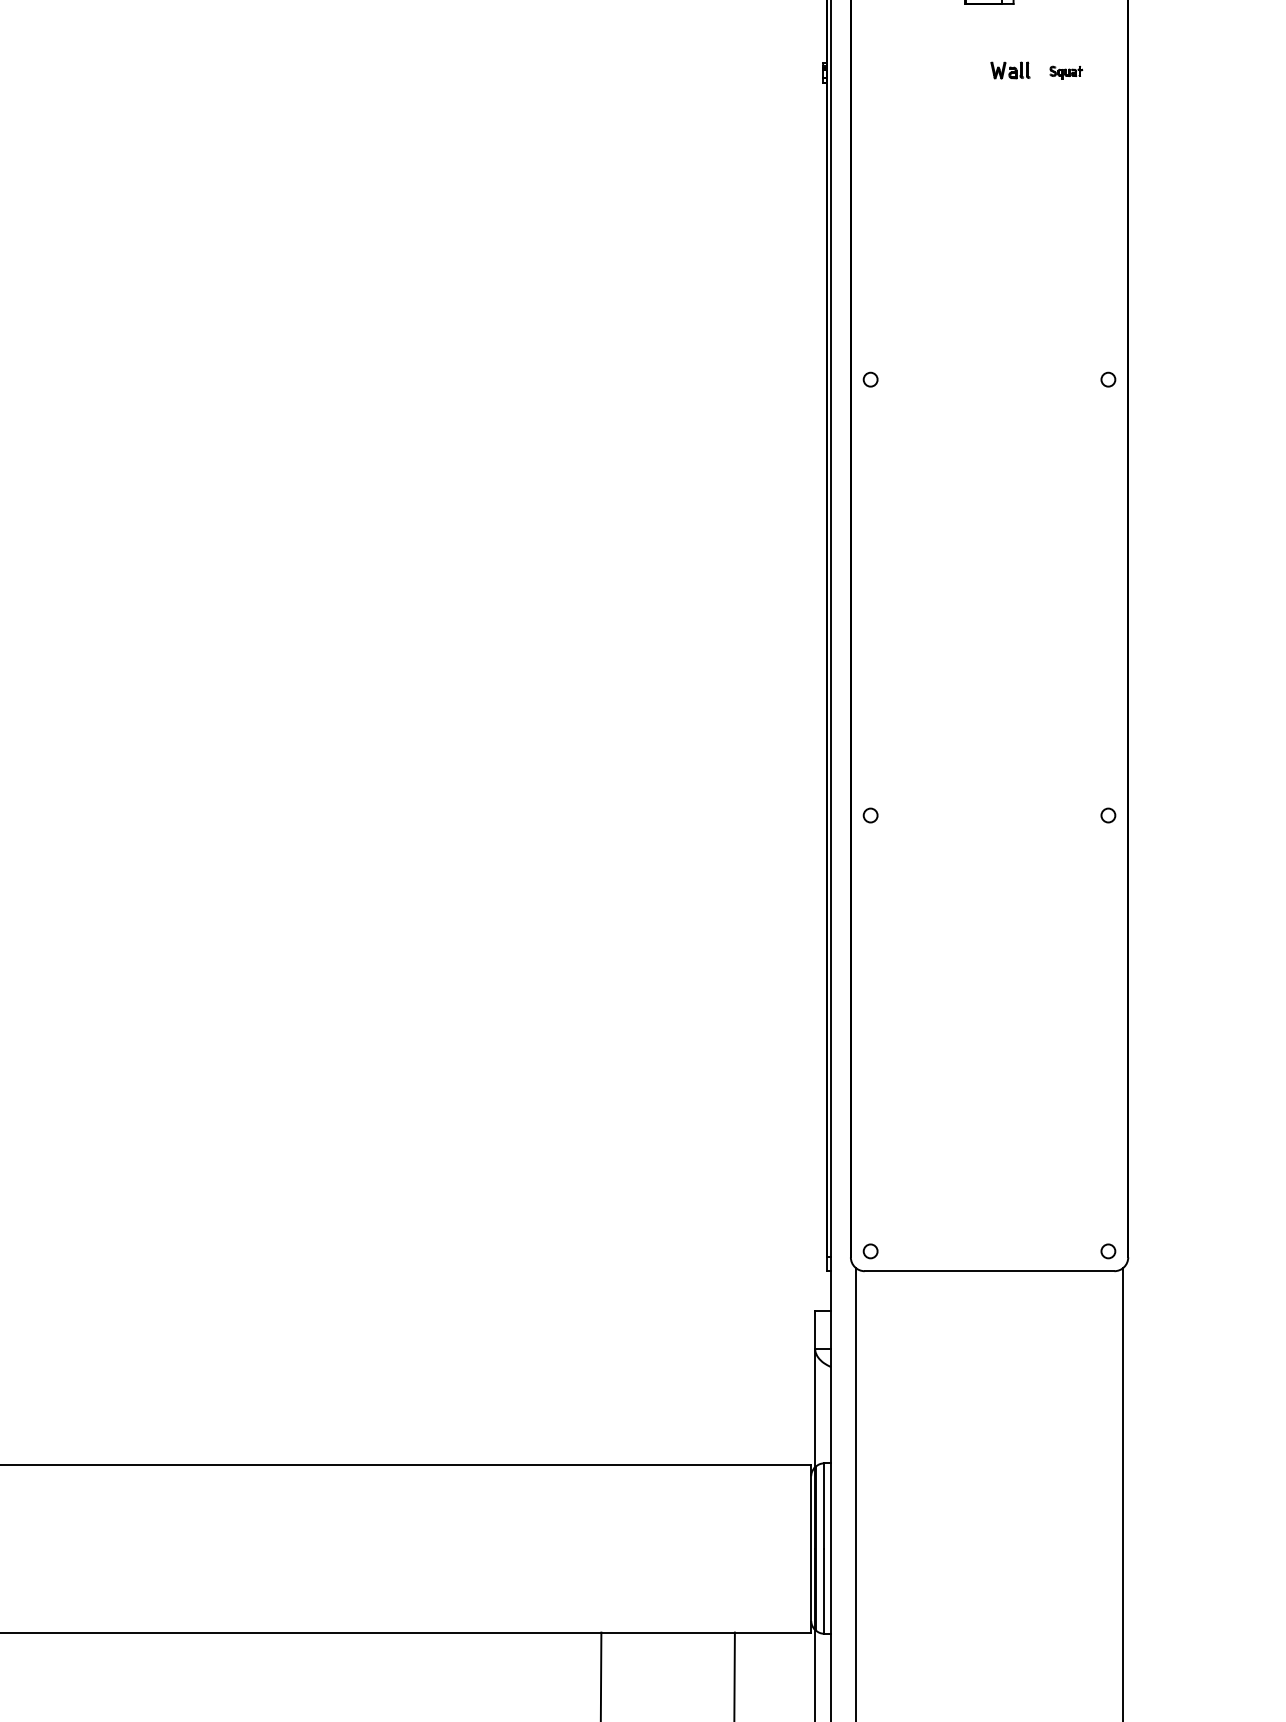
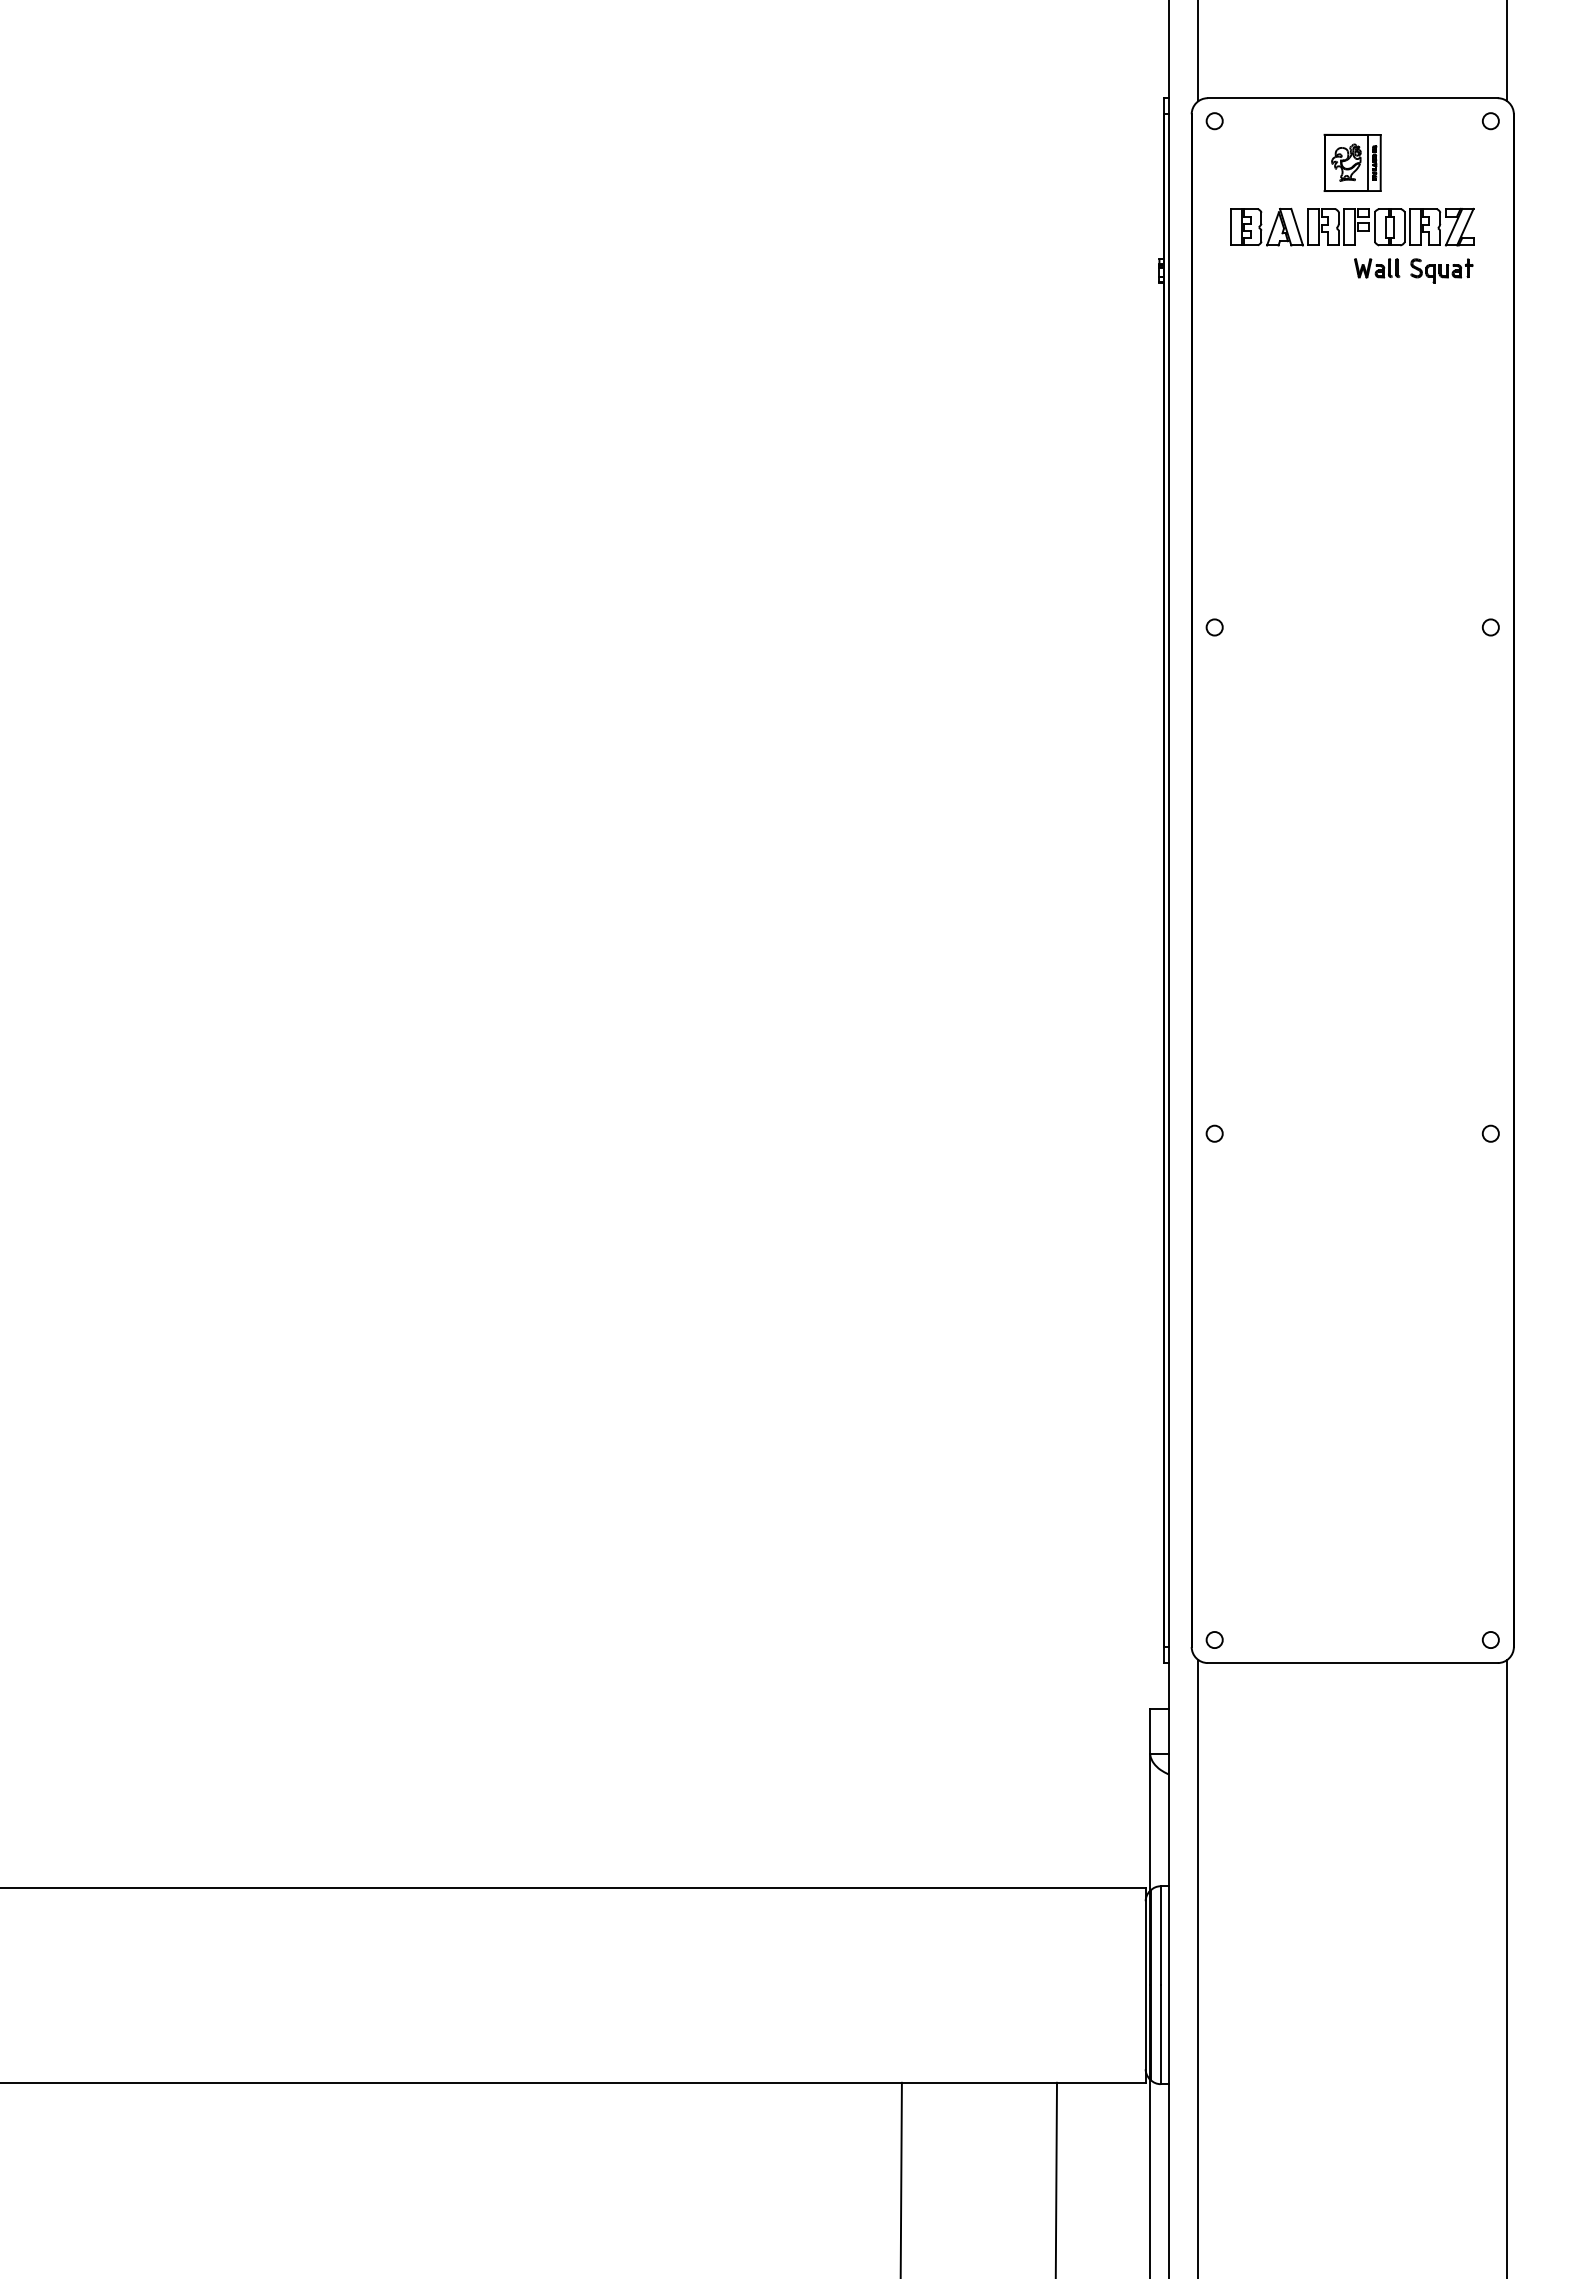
part: (989, 34) -> (1352, 226), added
part: (1065, 72) -> (1441, 270), size x1.67

